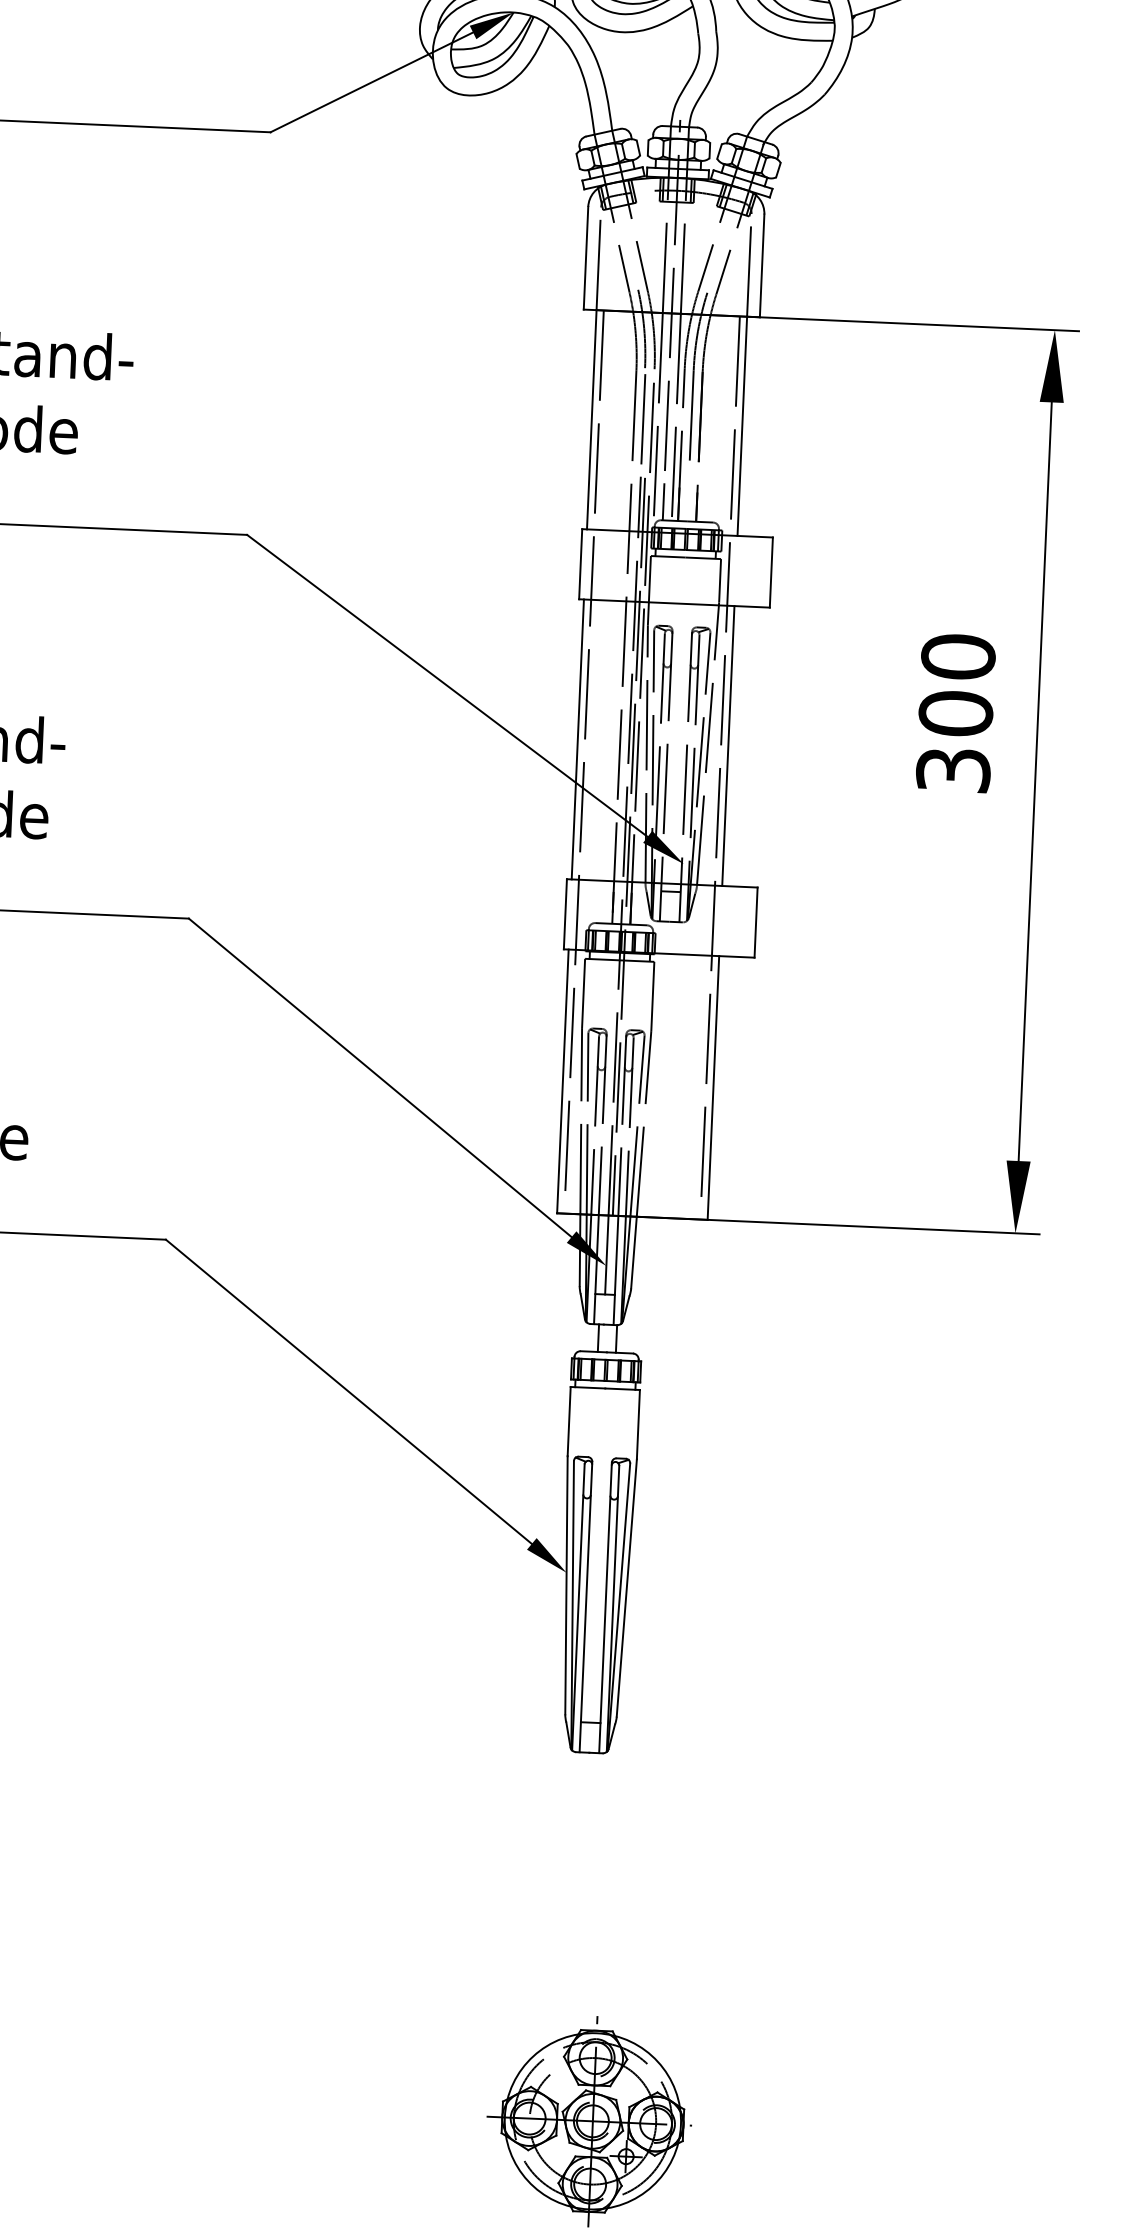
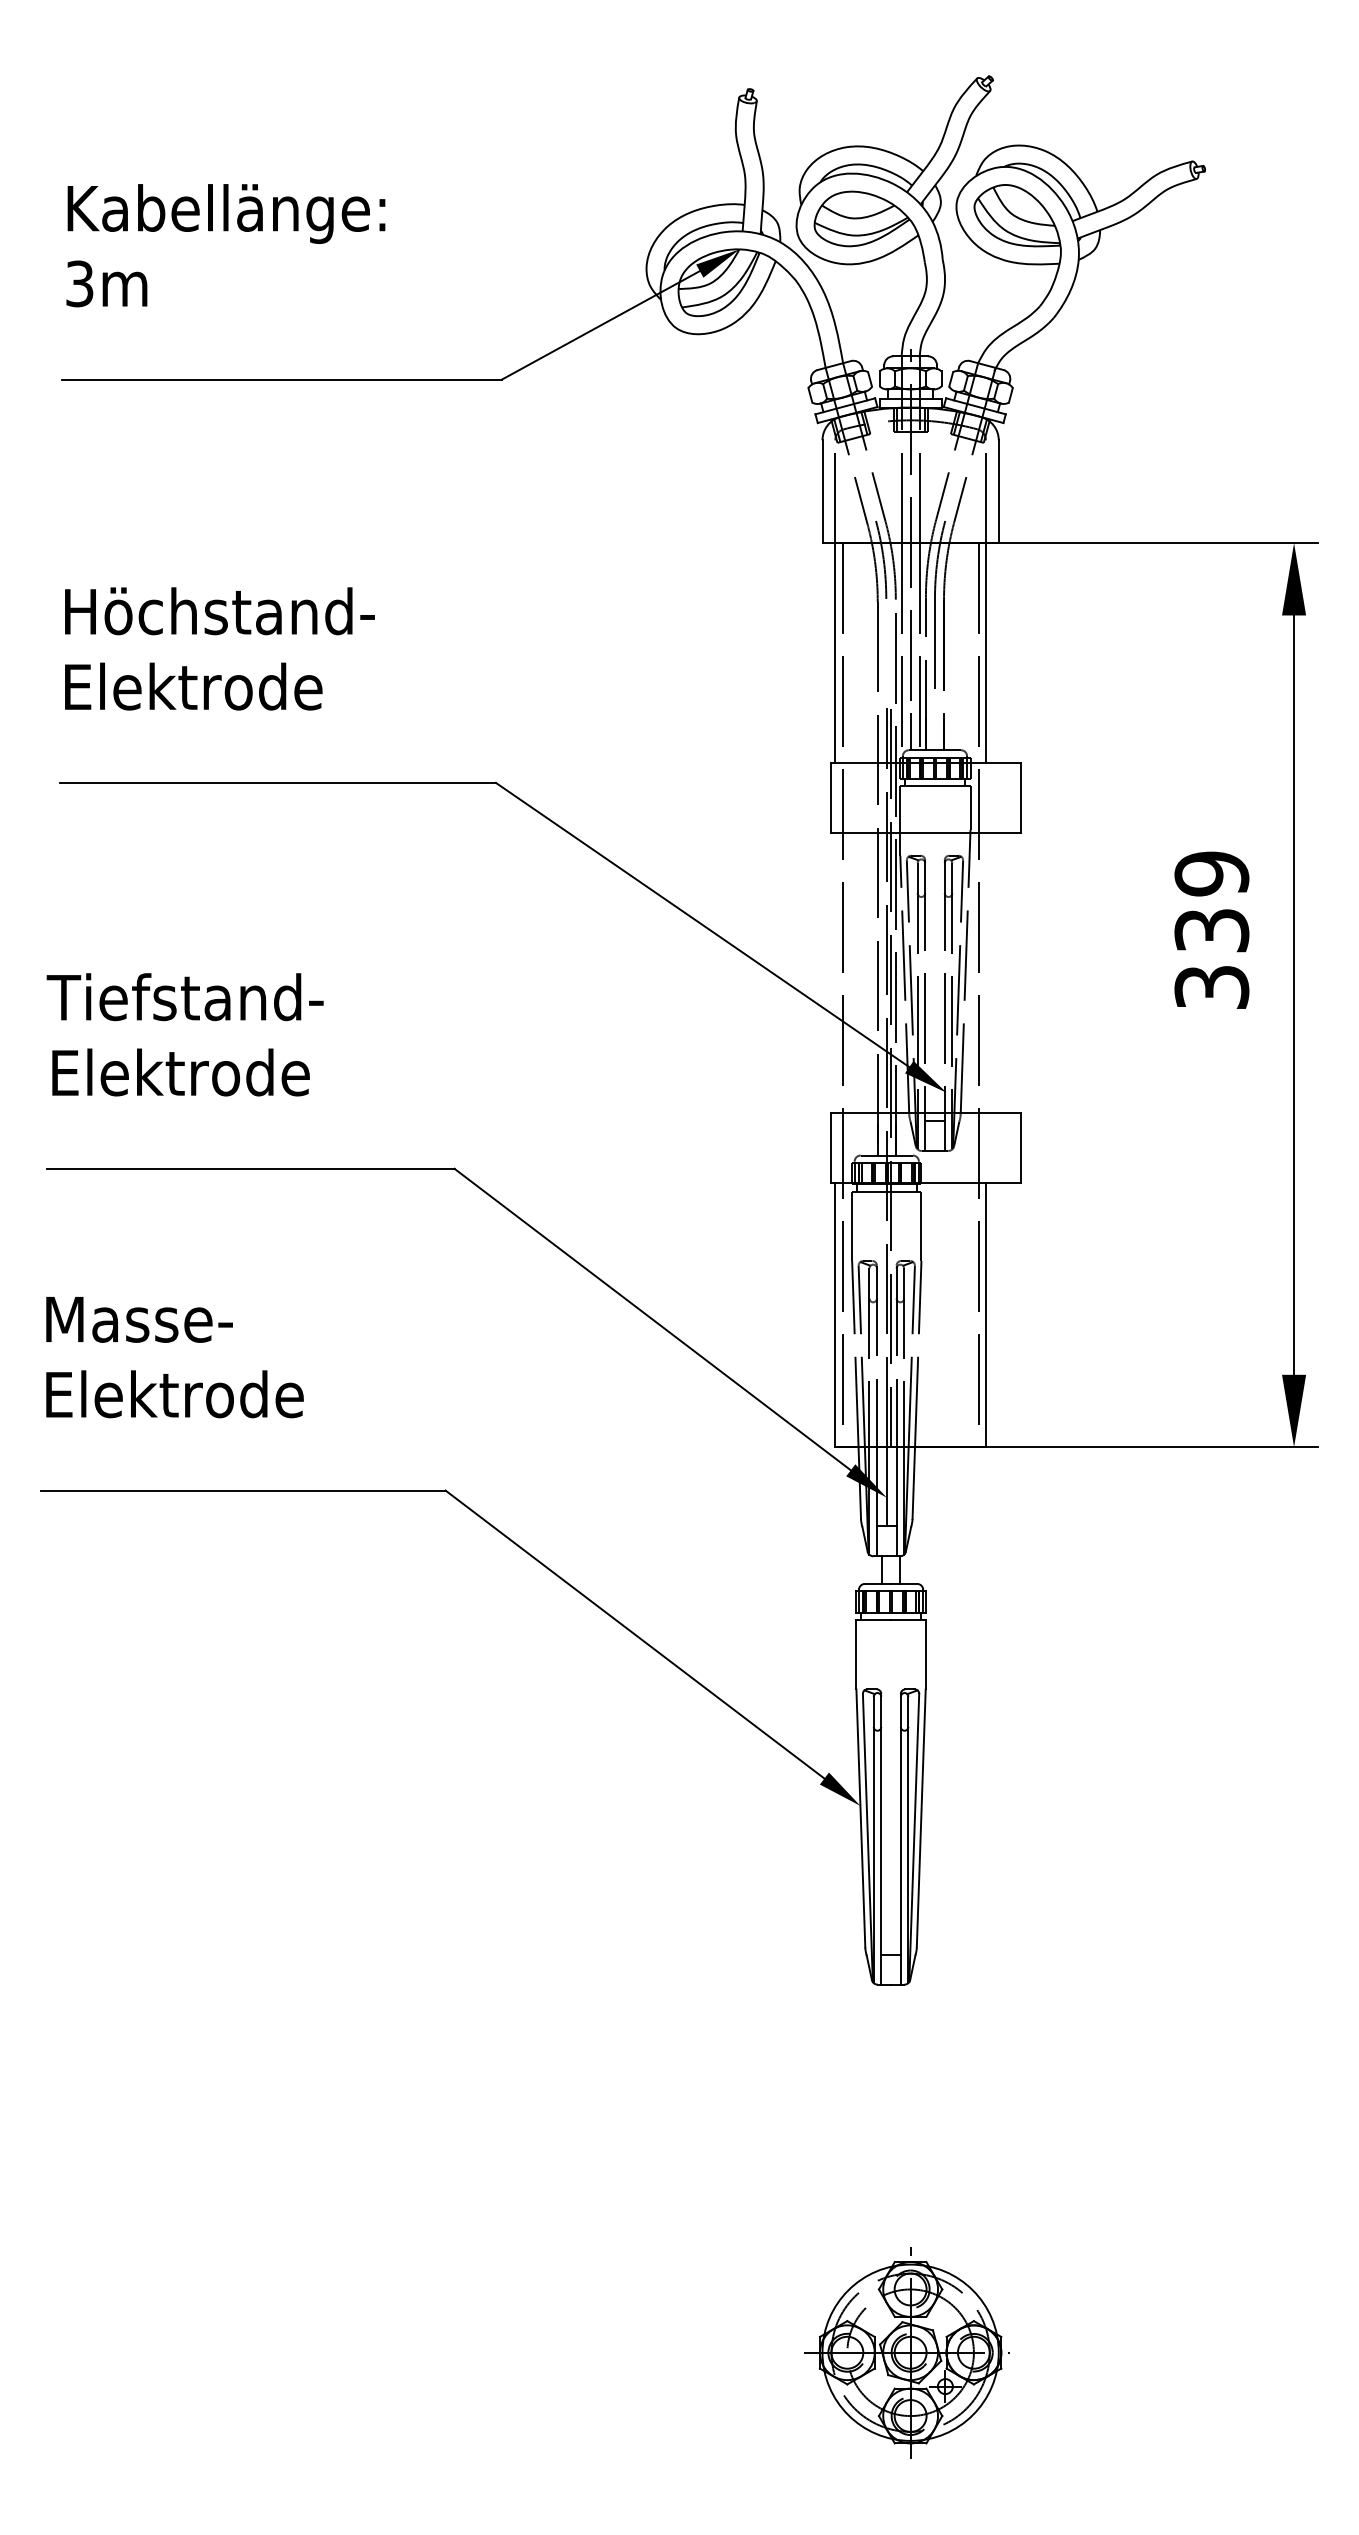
line: (643, 418) -> (886, 649), removed
text: (956, 684) -> (1211, 901), 300 -> 339
line: (578, 739) -> (835, 972), removed
line: (727, 745) -> (985, 972), removed

